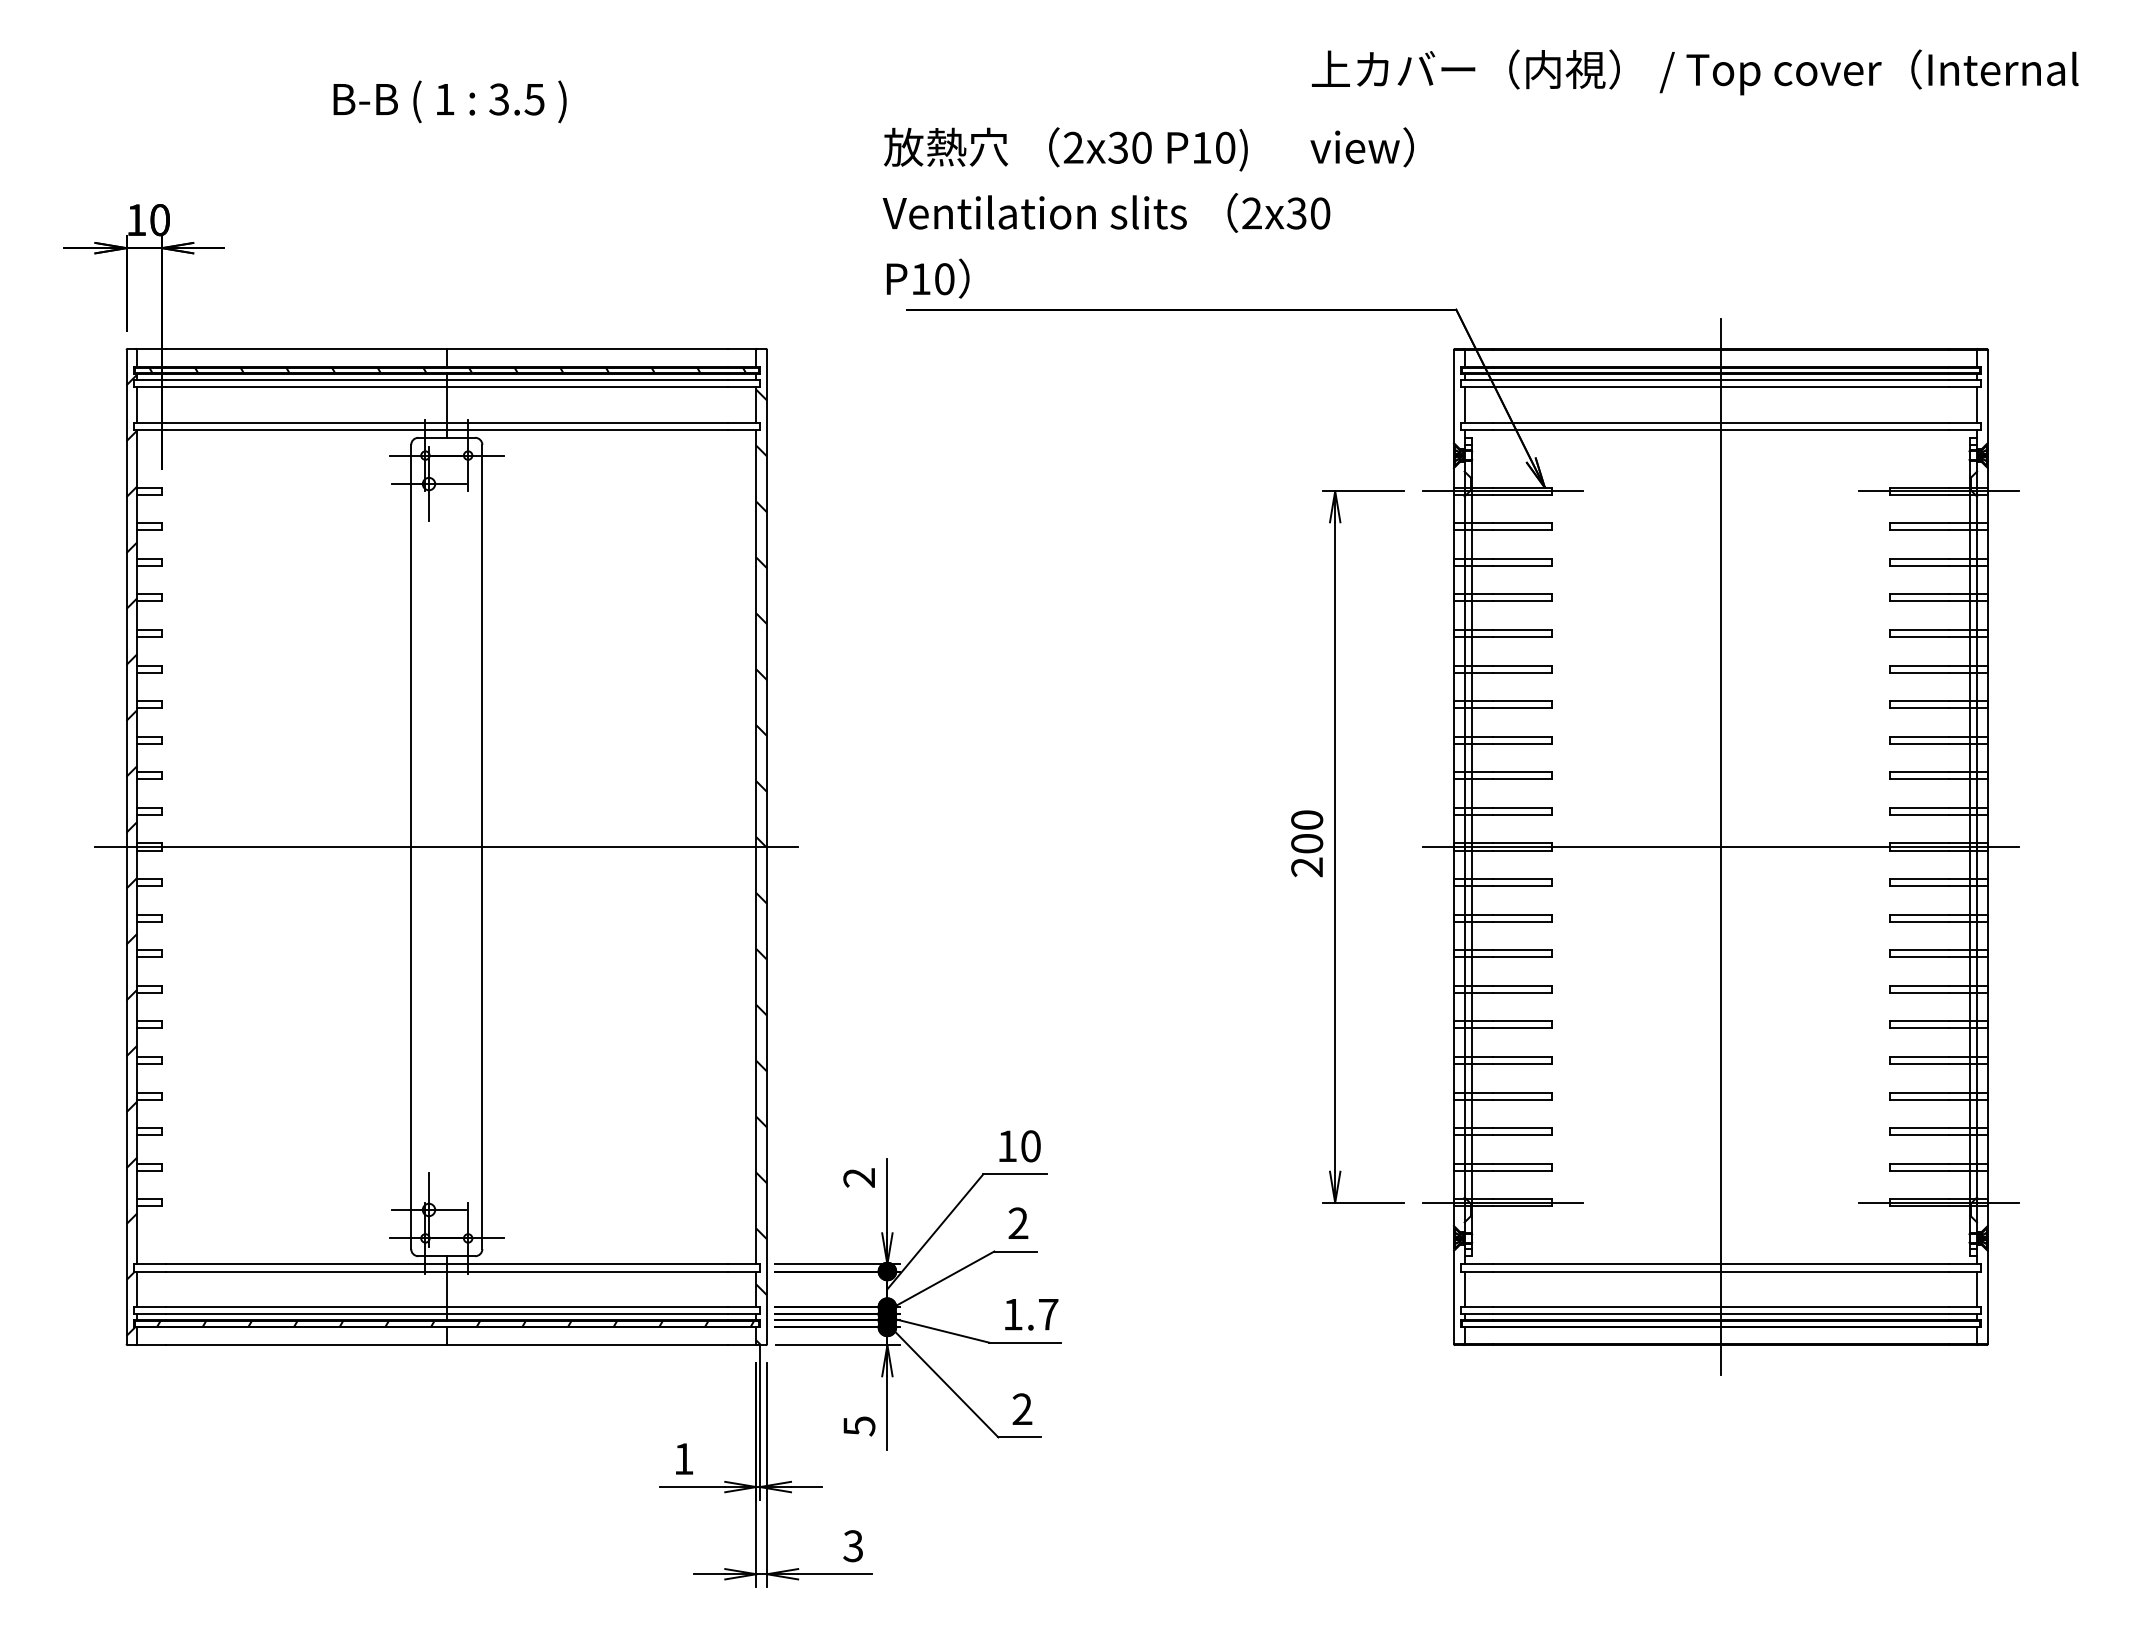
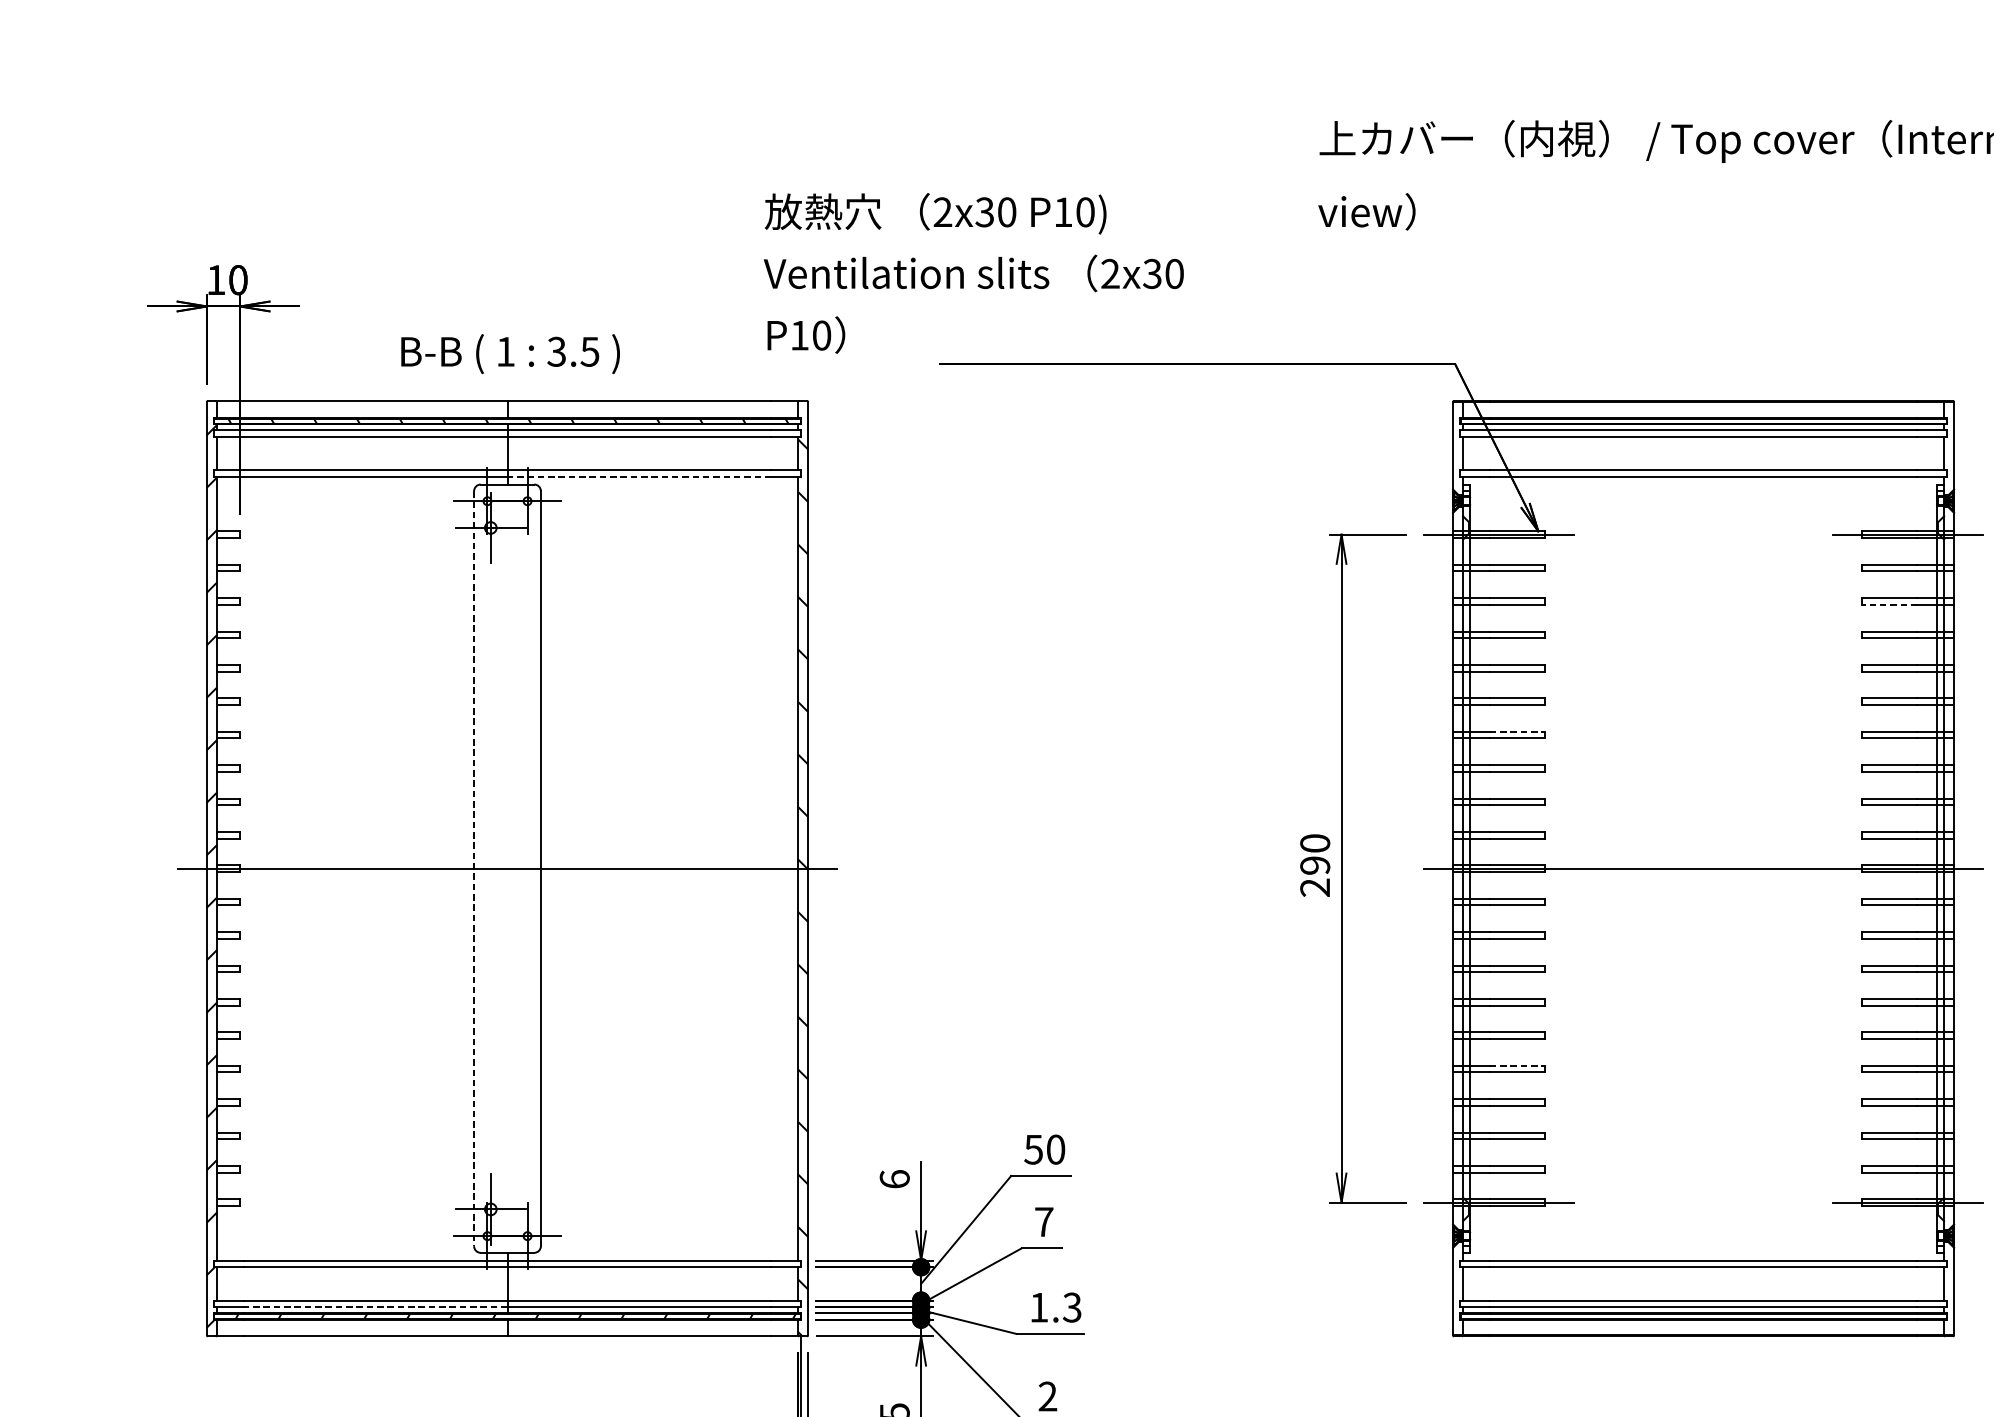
text: (449, 101) -> (510, 353), moved
text: (1106, 212) -> (973, 273), moved
line: (587, 429) -> (639, 476), solid -> dashed
line: (1918, 565) -> (1889, 604), solid -> dashed
line: (1522, 701) -> (1517, 732), solid -> dashed
text: (1307, 843) -> (1315, 865), 200 -> 290
line: (1720, 846) -> (1703, 868), removed
line: (411, 847) -> (474, 869), solid -> dashed
line: (1522, 1056) -> (1517, 1065), solid -> dashed
text: (1006, 1146) -> (1032, 1149), 10 -> 50
text: (859, 1177) -> (894, 1178), 2 -> 6
text: (1018, 1222) -> (1044, 1221), 2 -> 7
line: (306, 1314) -> (375, 1307), solid -> dashed
text: (1048, 1314) -> (1072, 1307), 1.7 -> 1.3

